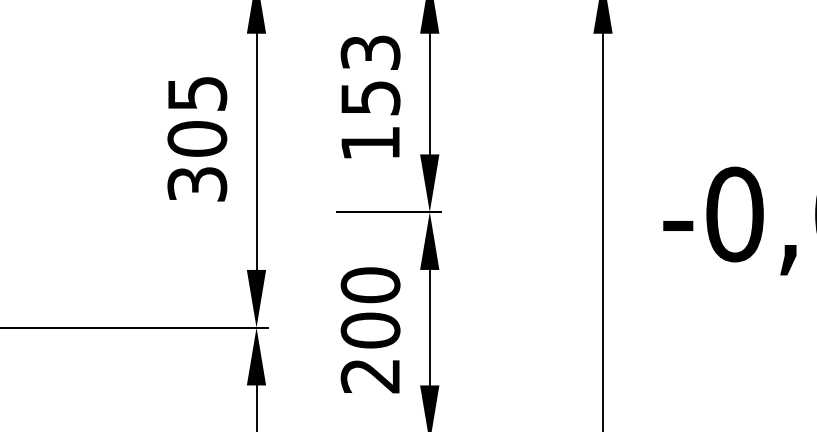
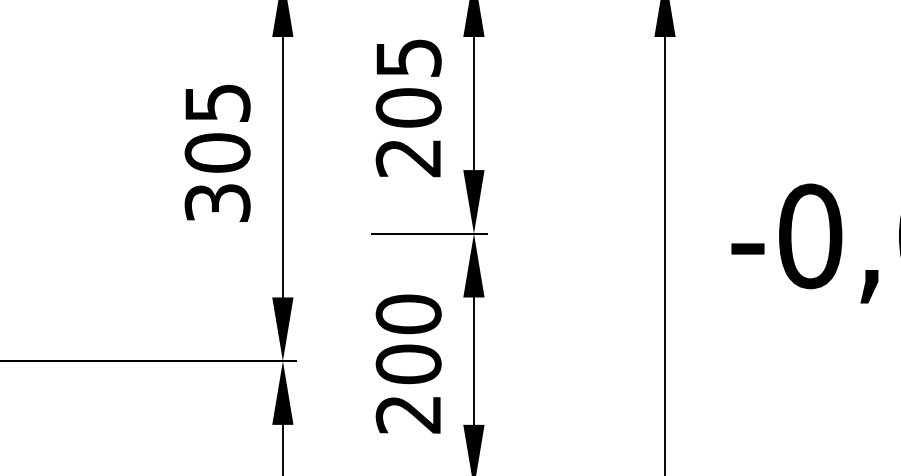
text: (370, 98) -> (408, 108), 153 -> 205

